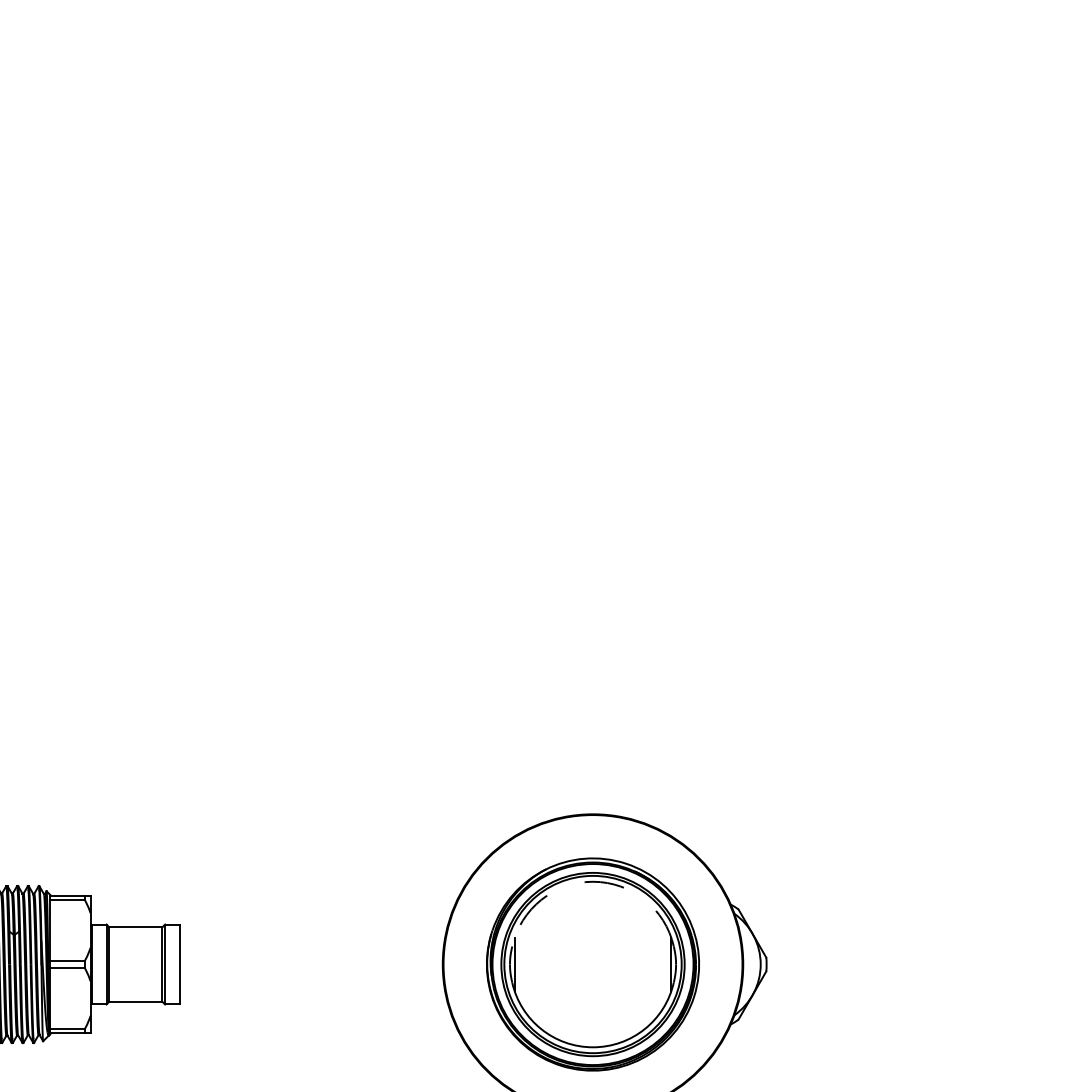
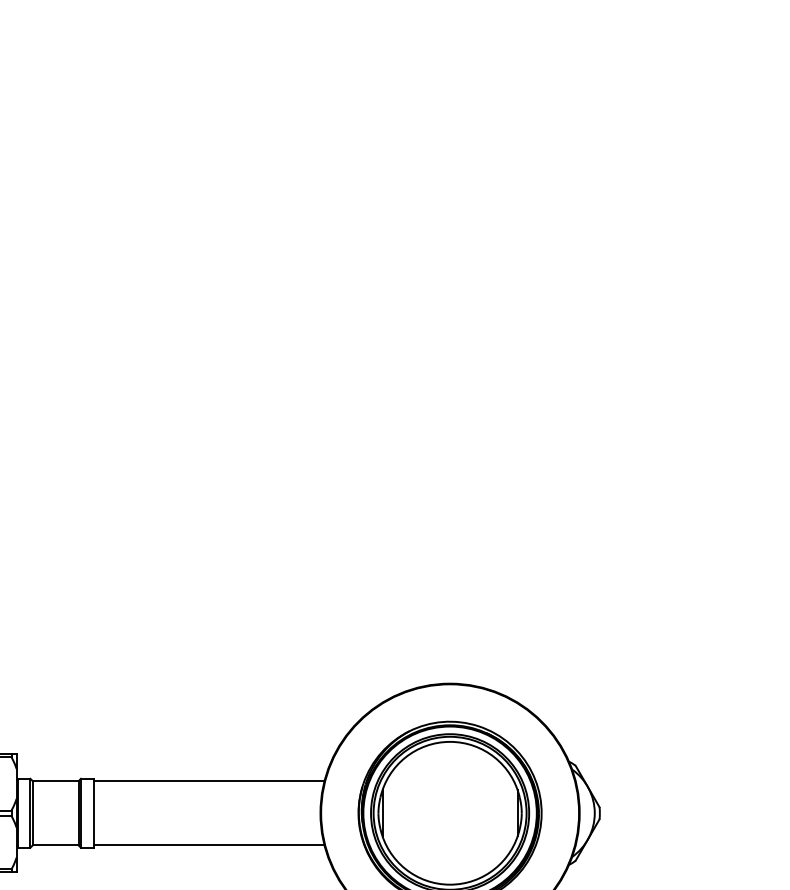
arc: (593, 881) -> (450, 741), dashed -> solid
line: (313, 927) -> (208, 781), added
line: (313, 1001) -> (208, 845), added

